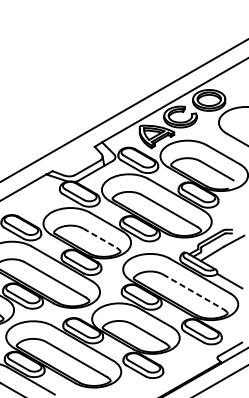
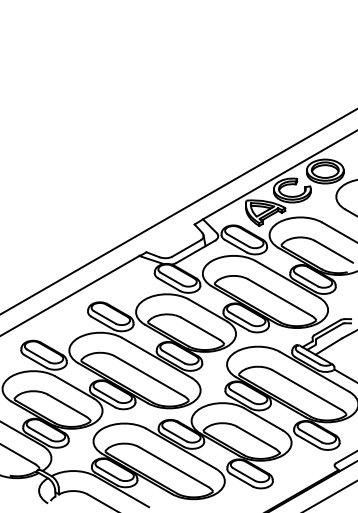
line: (99, 237) -> (200, 328), dashed -> solid
line: (193, 292) -> (307, 390), dashed -> solid

